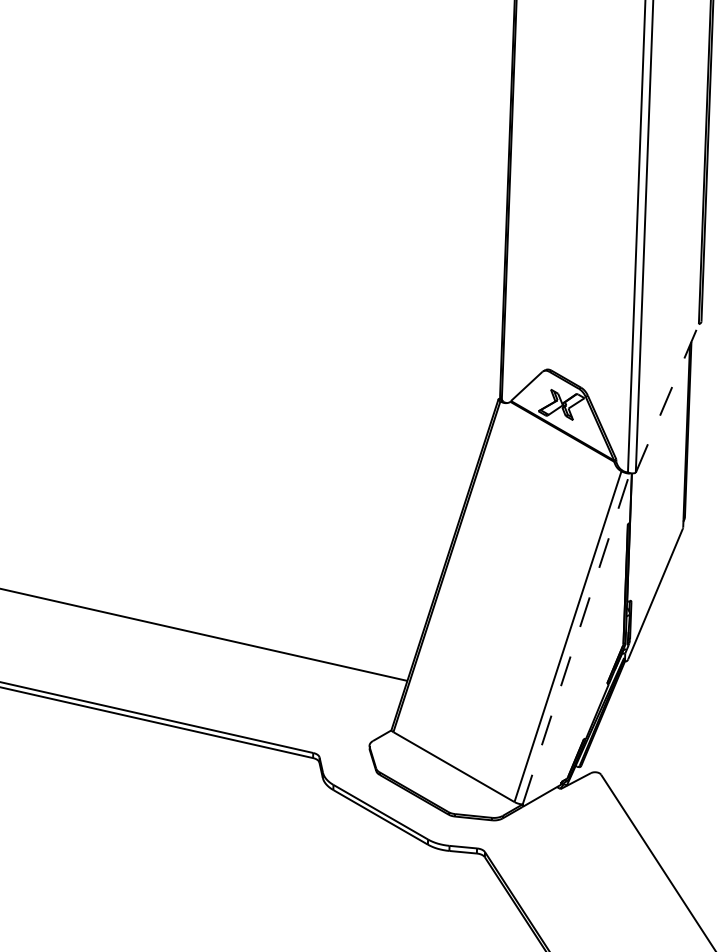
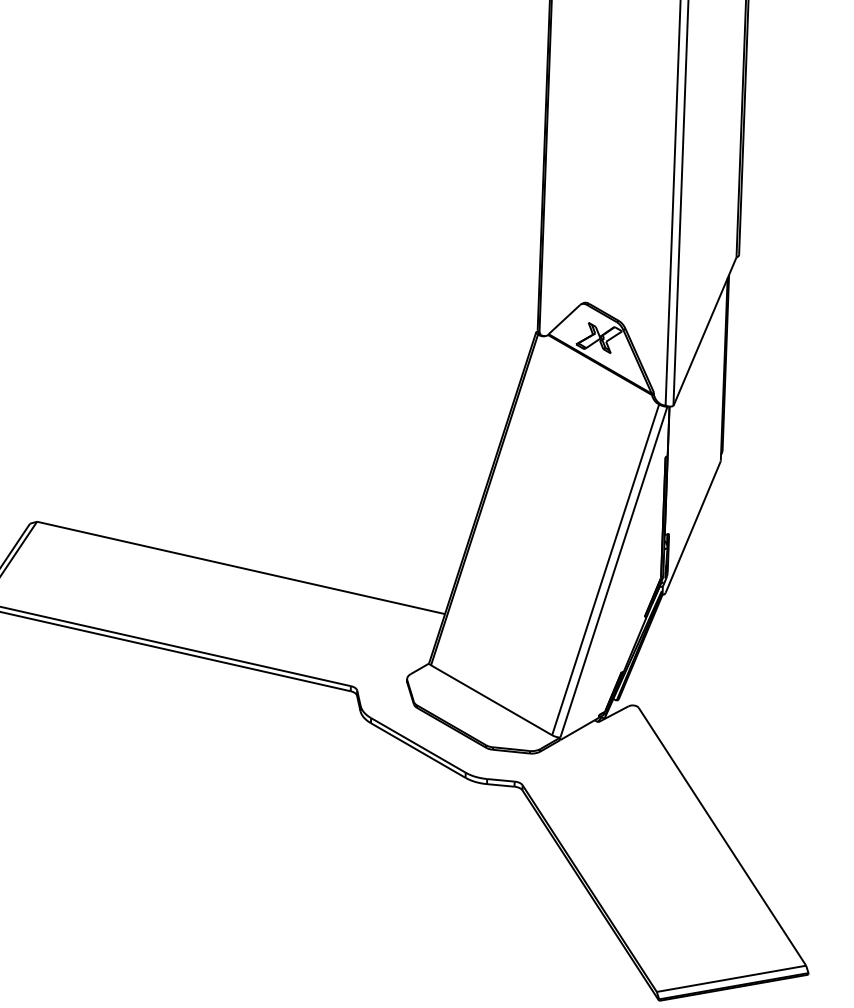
line: (666, 398) -> (704, 331), dashed -> solid
line: (575, 639) -> (613, 572), dashed -> solid

